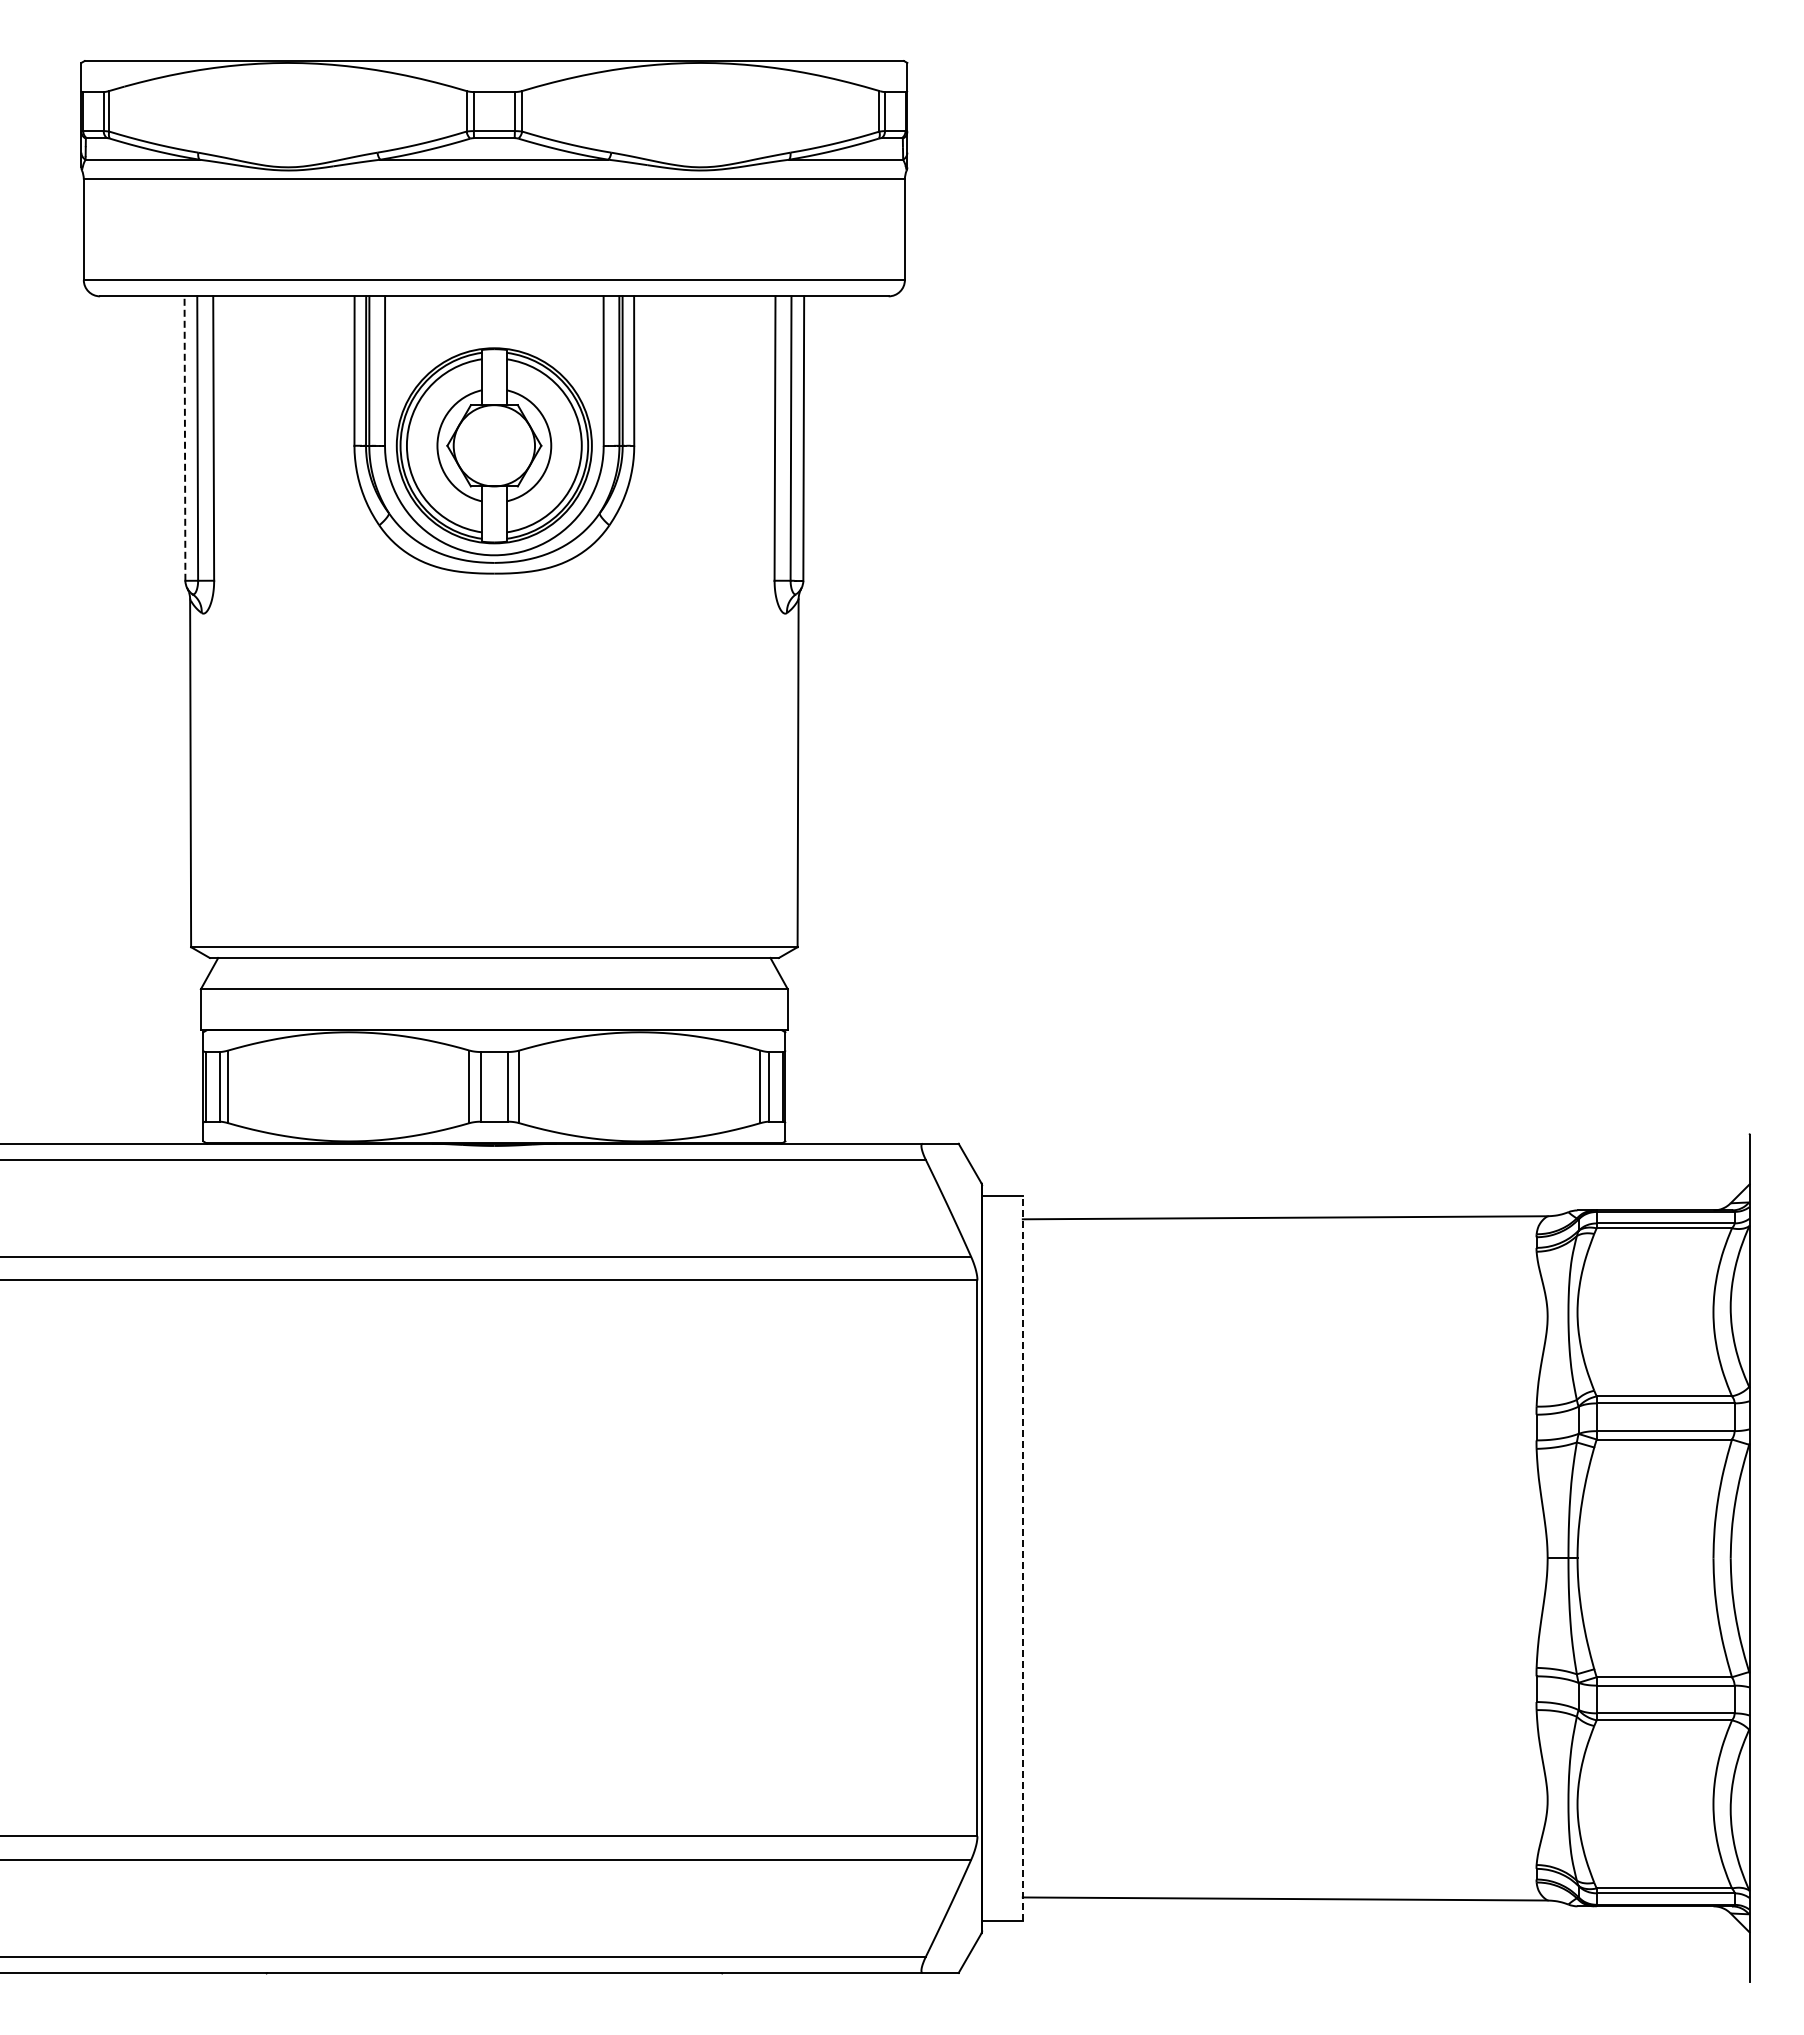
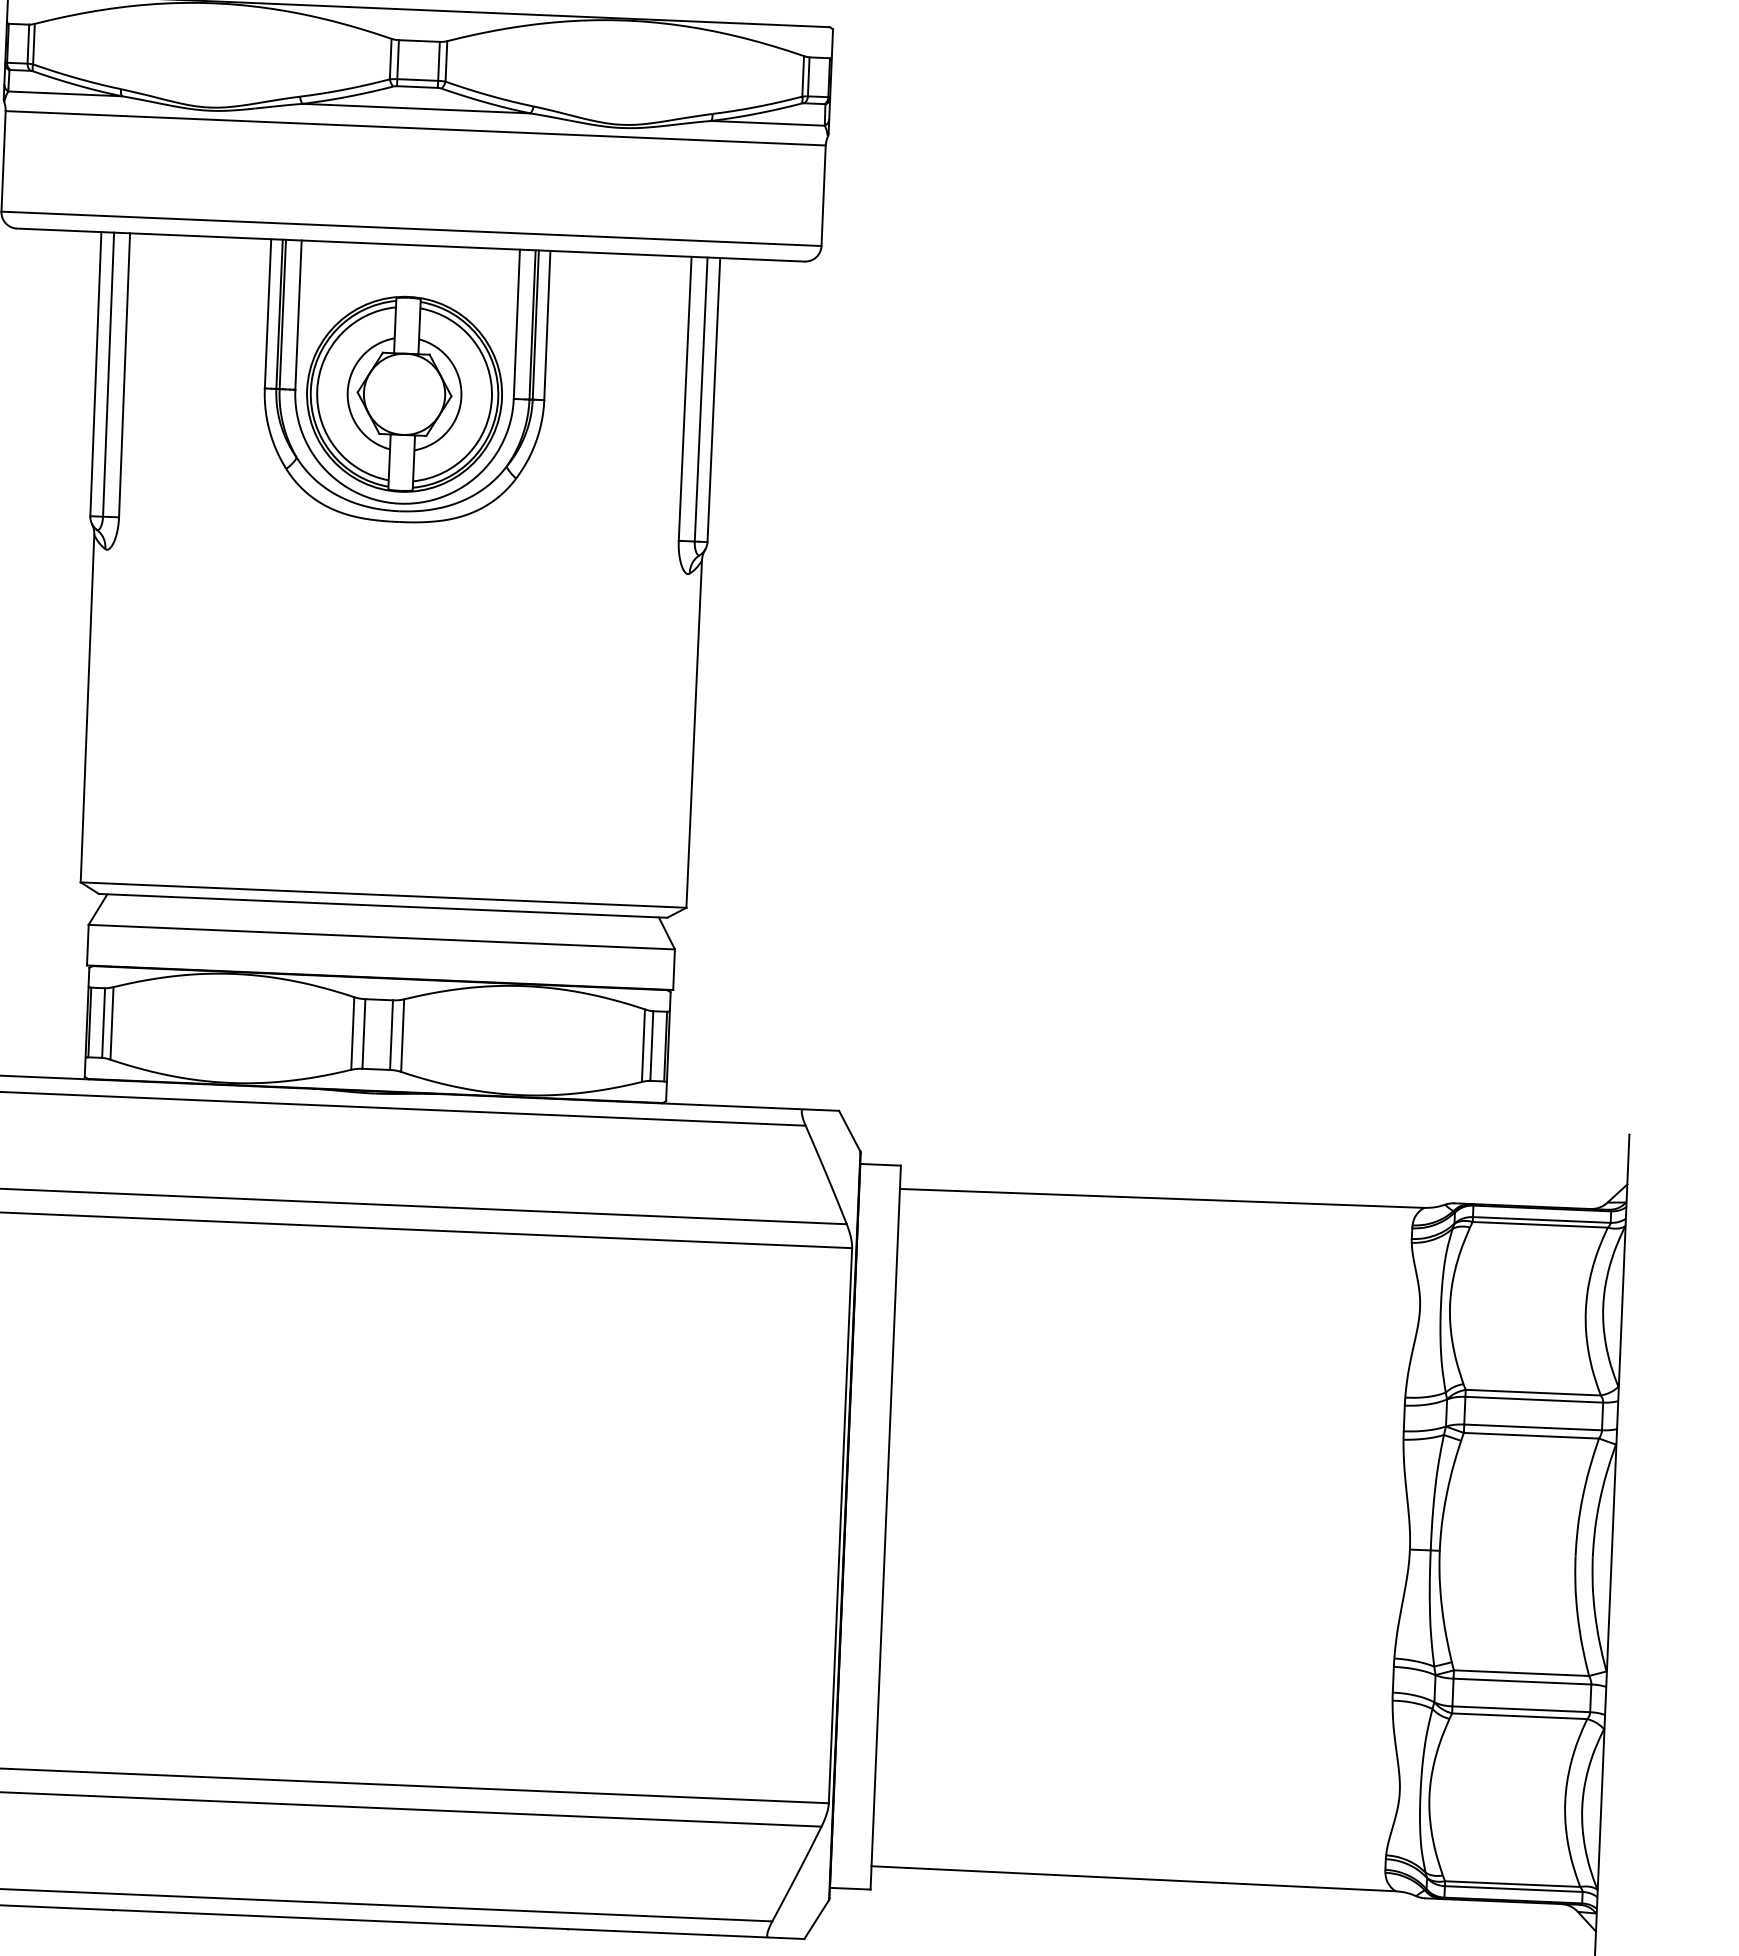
line: (184, 438) -> (95, 374), dashed -> solid
line: (1022, 1557) -> (885, 1526), dashed -> solid

